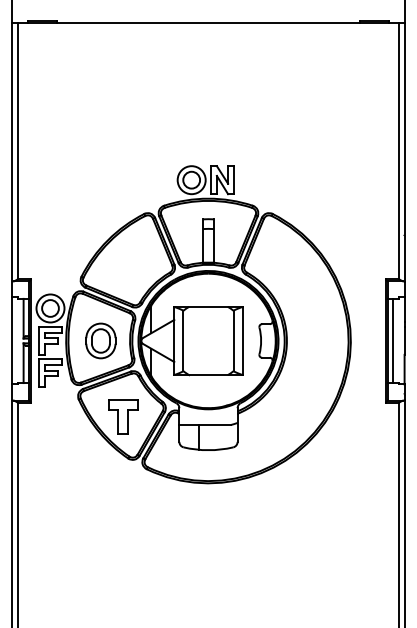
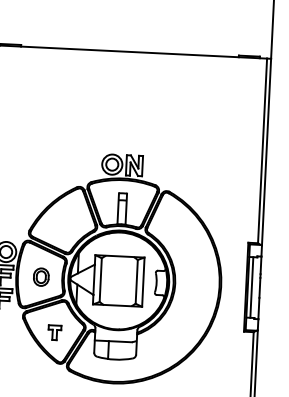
part: (100, 340) -> (41, 276), size x0.7
part: (123, 416) -> (54, 332), size x0.6

